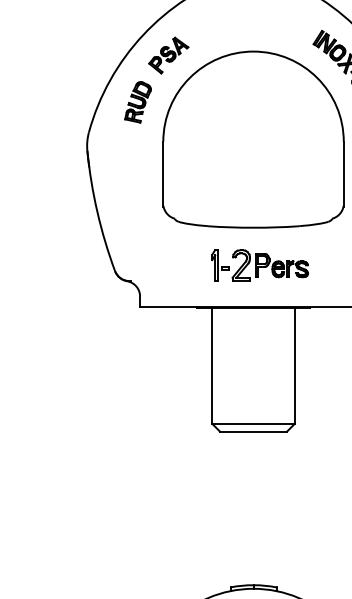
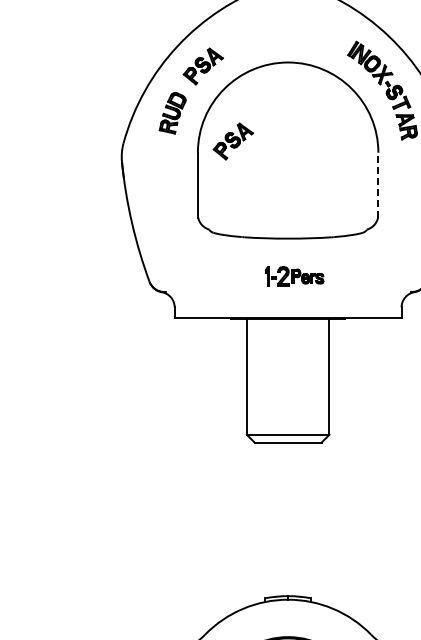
part: (197, 130) -> (232, 141), added
line: (343, 173) -> (378, 184), solid -> dashed
part: (259, 265) -> (294, 276), size x0.6

